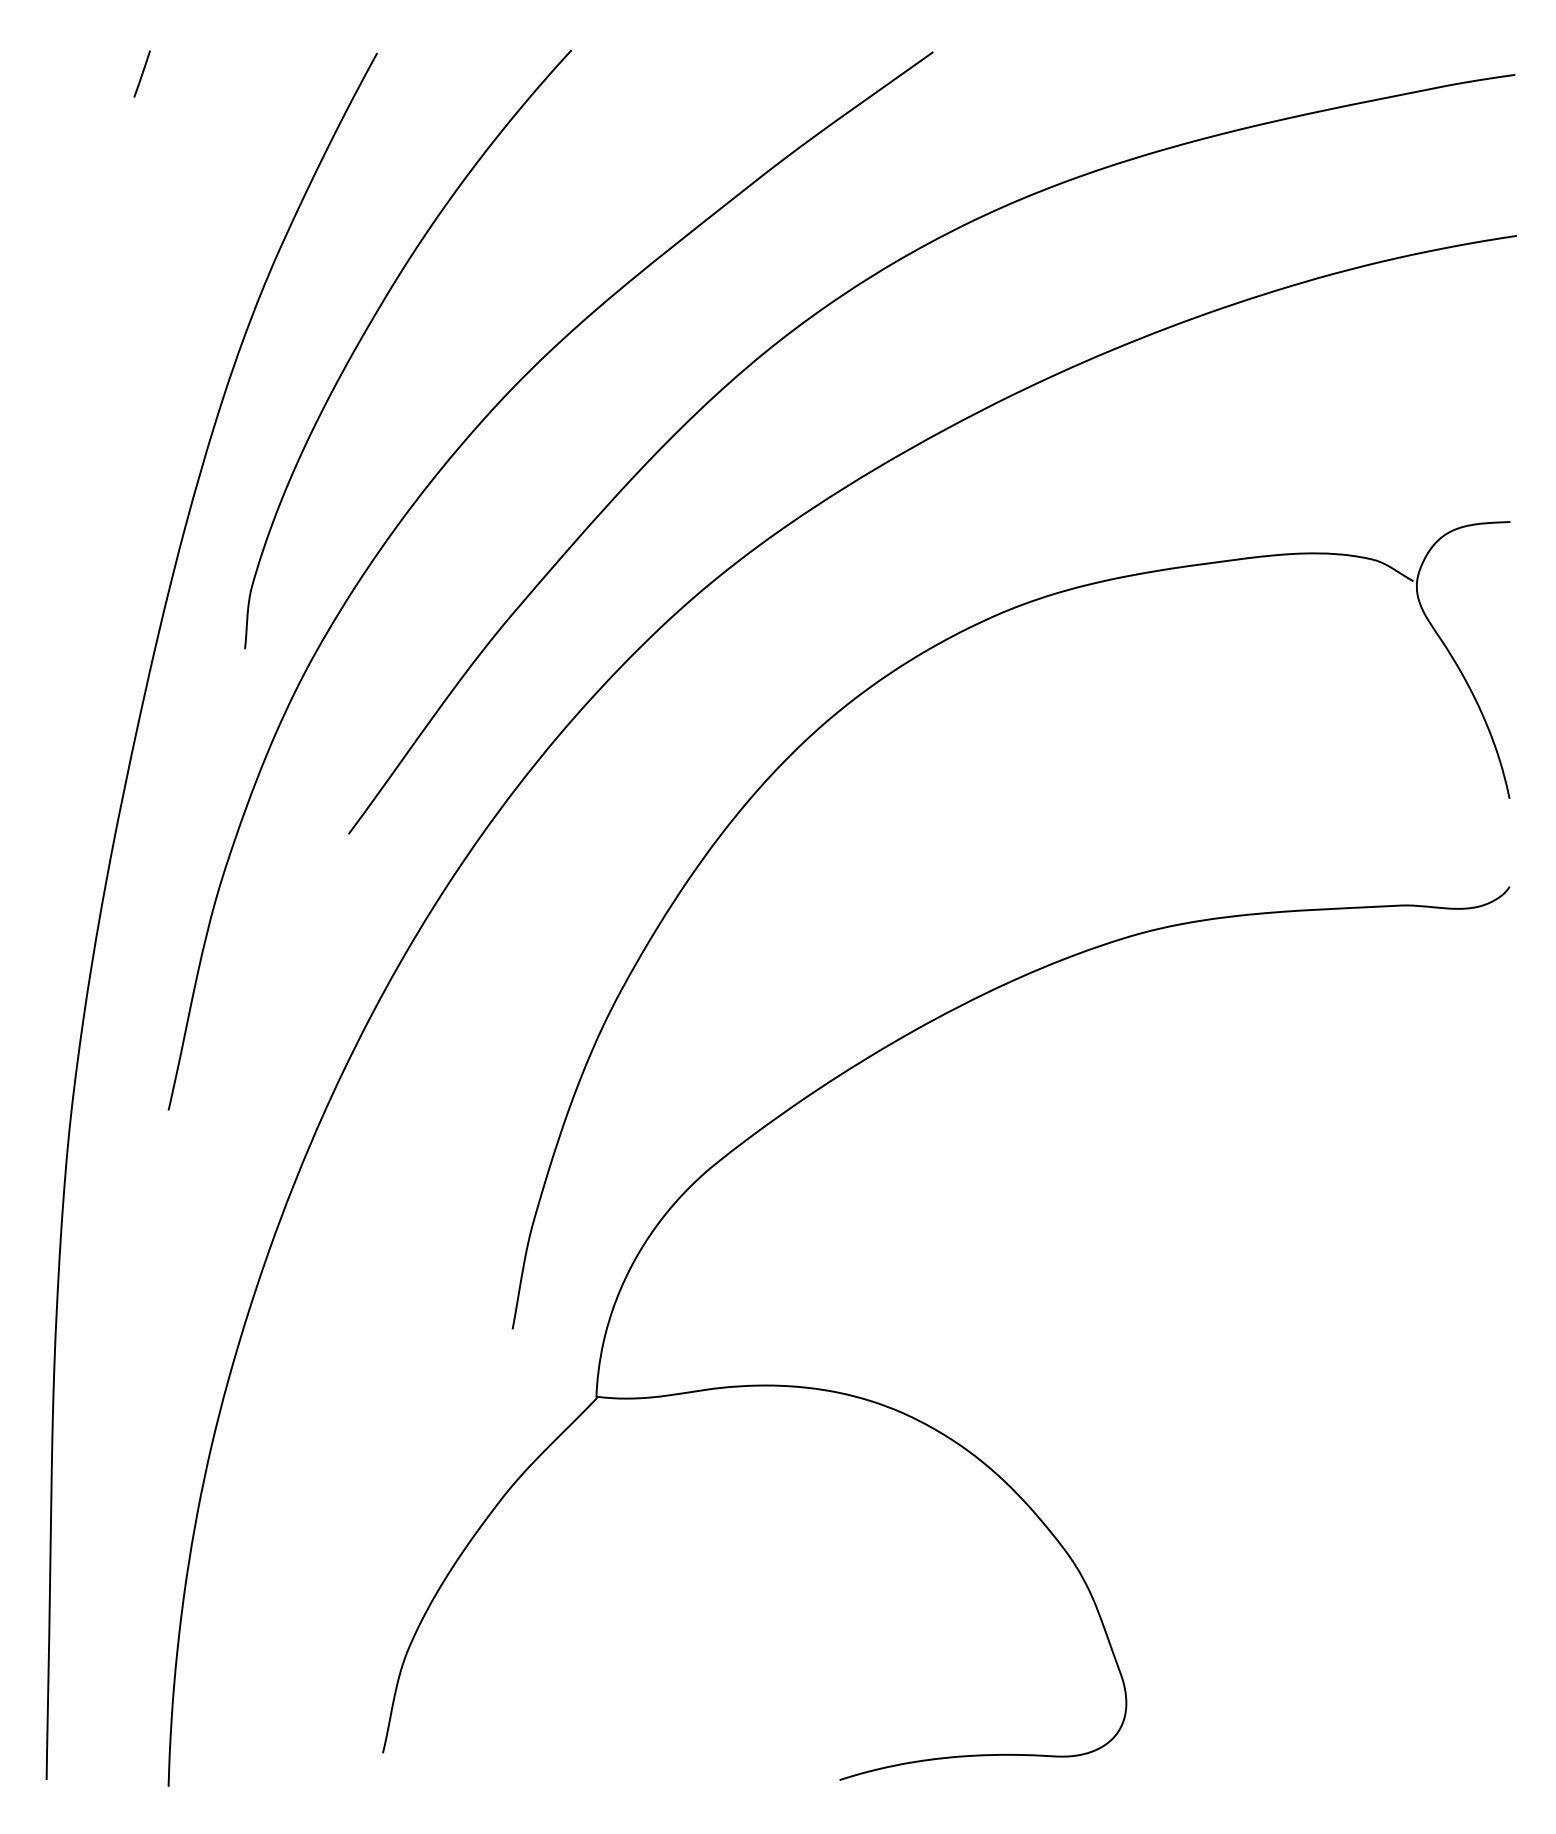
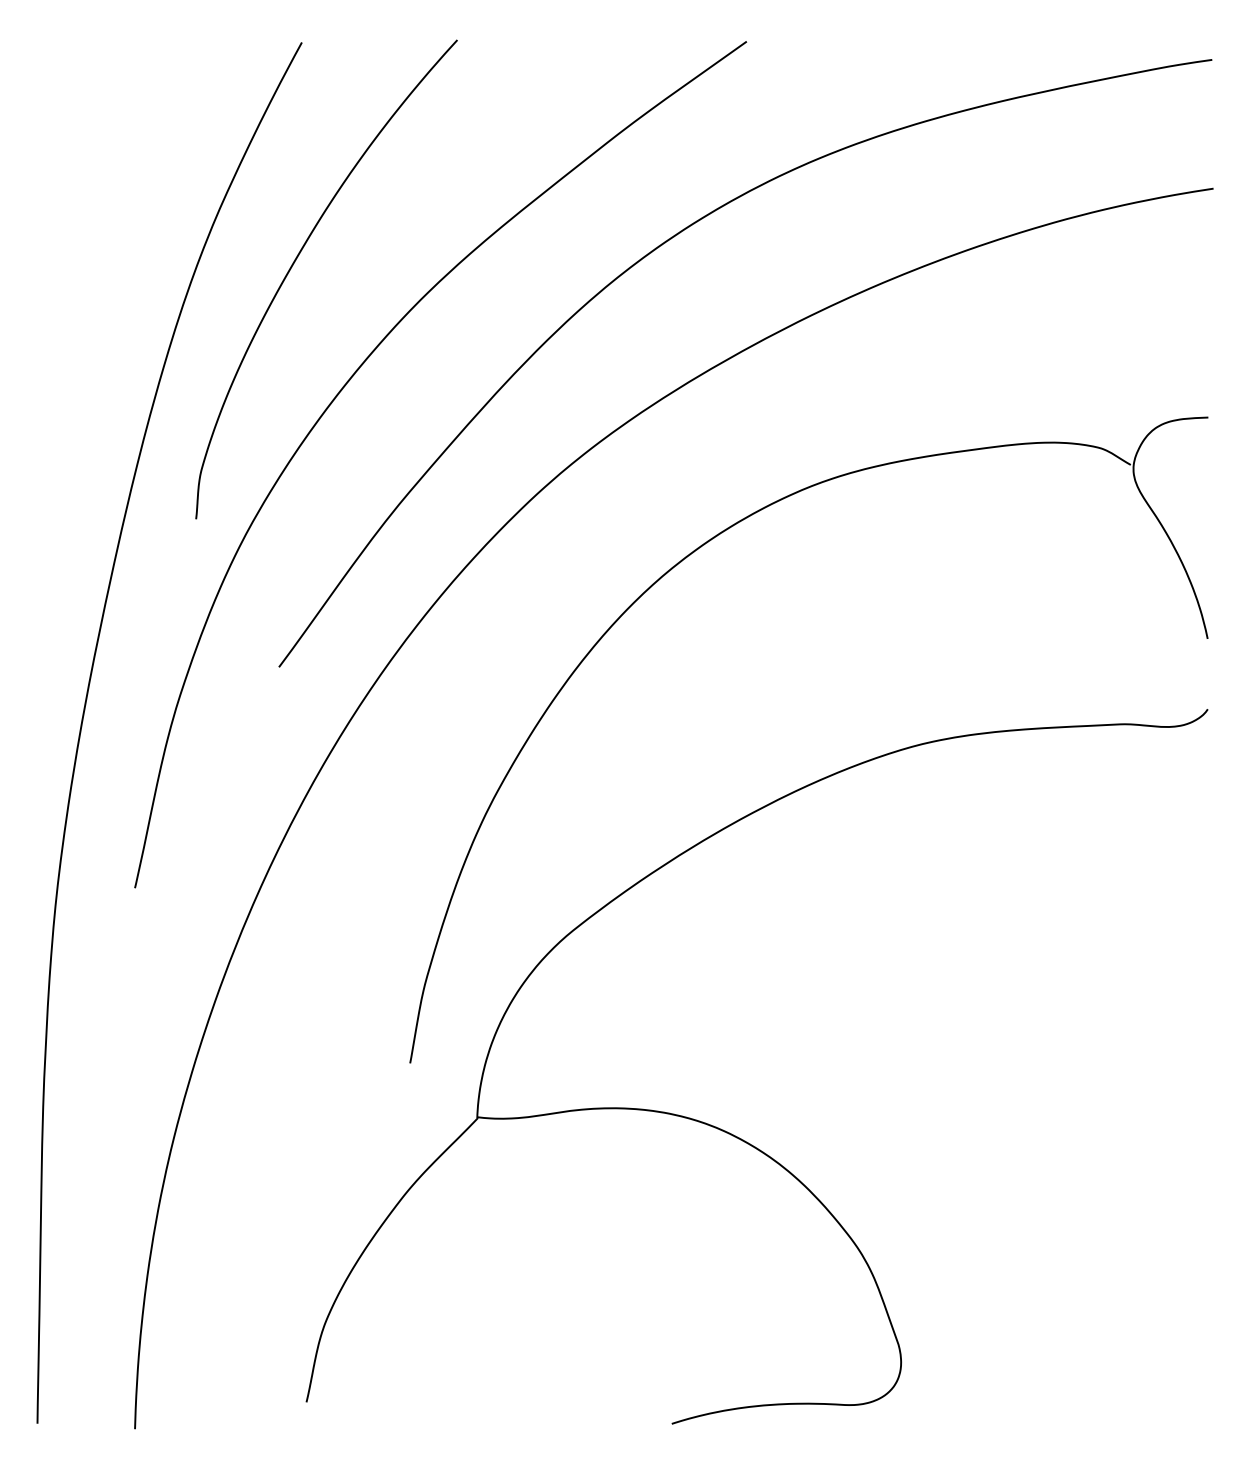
line: (141, 73) -> (113, 58), removed

